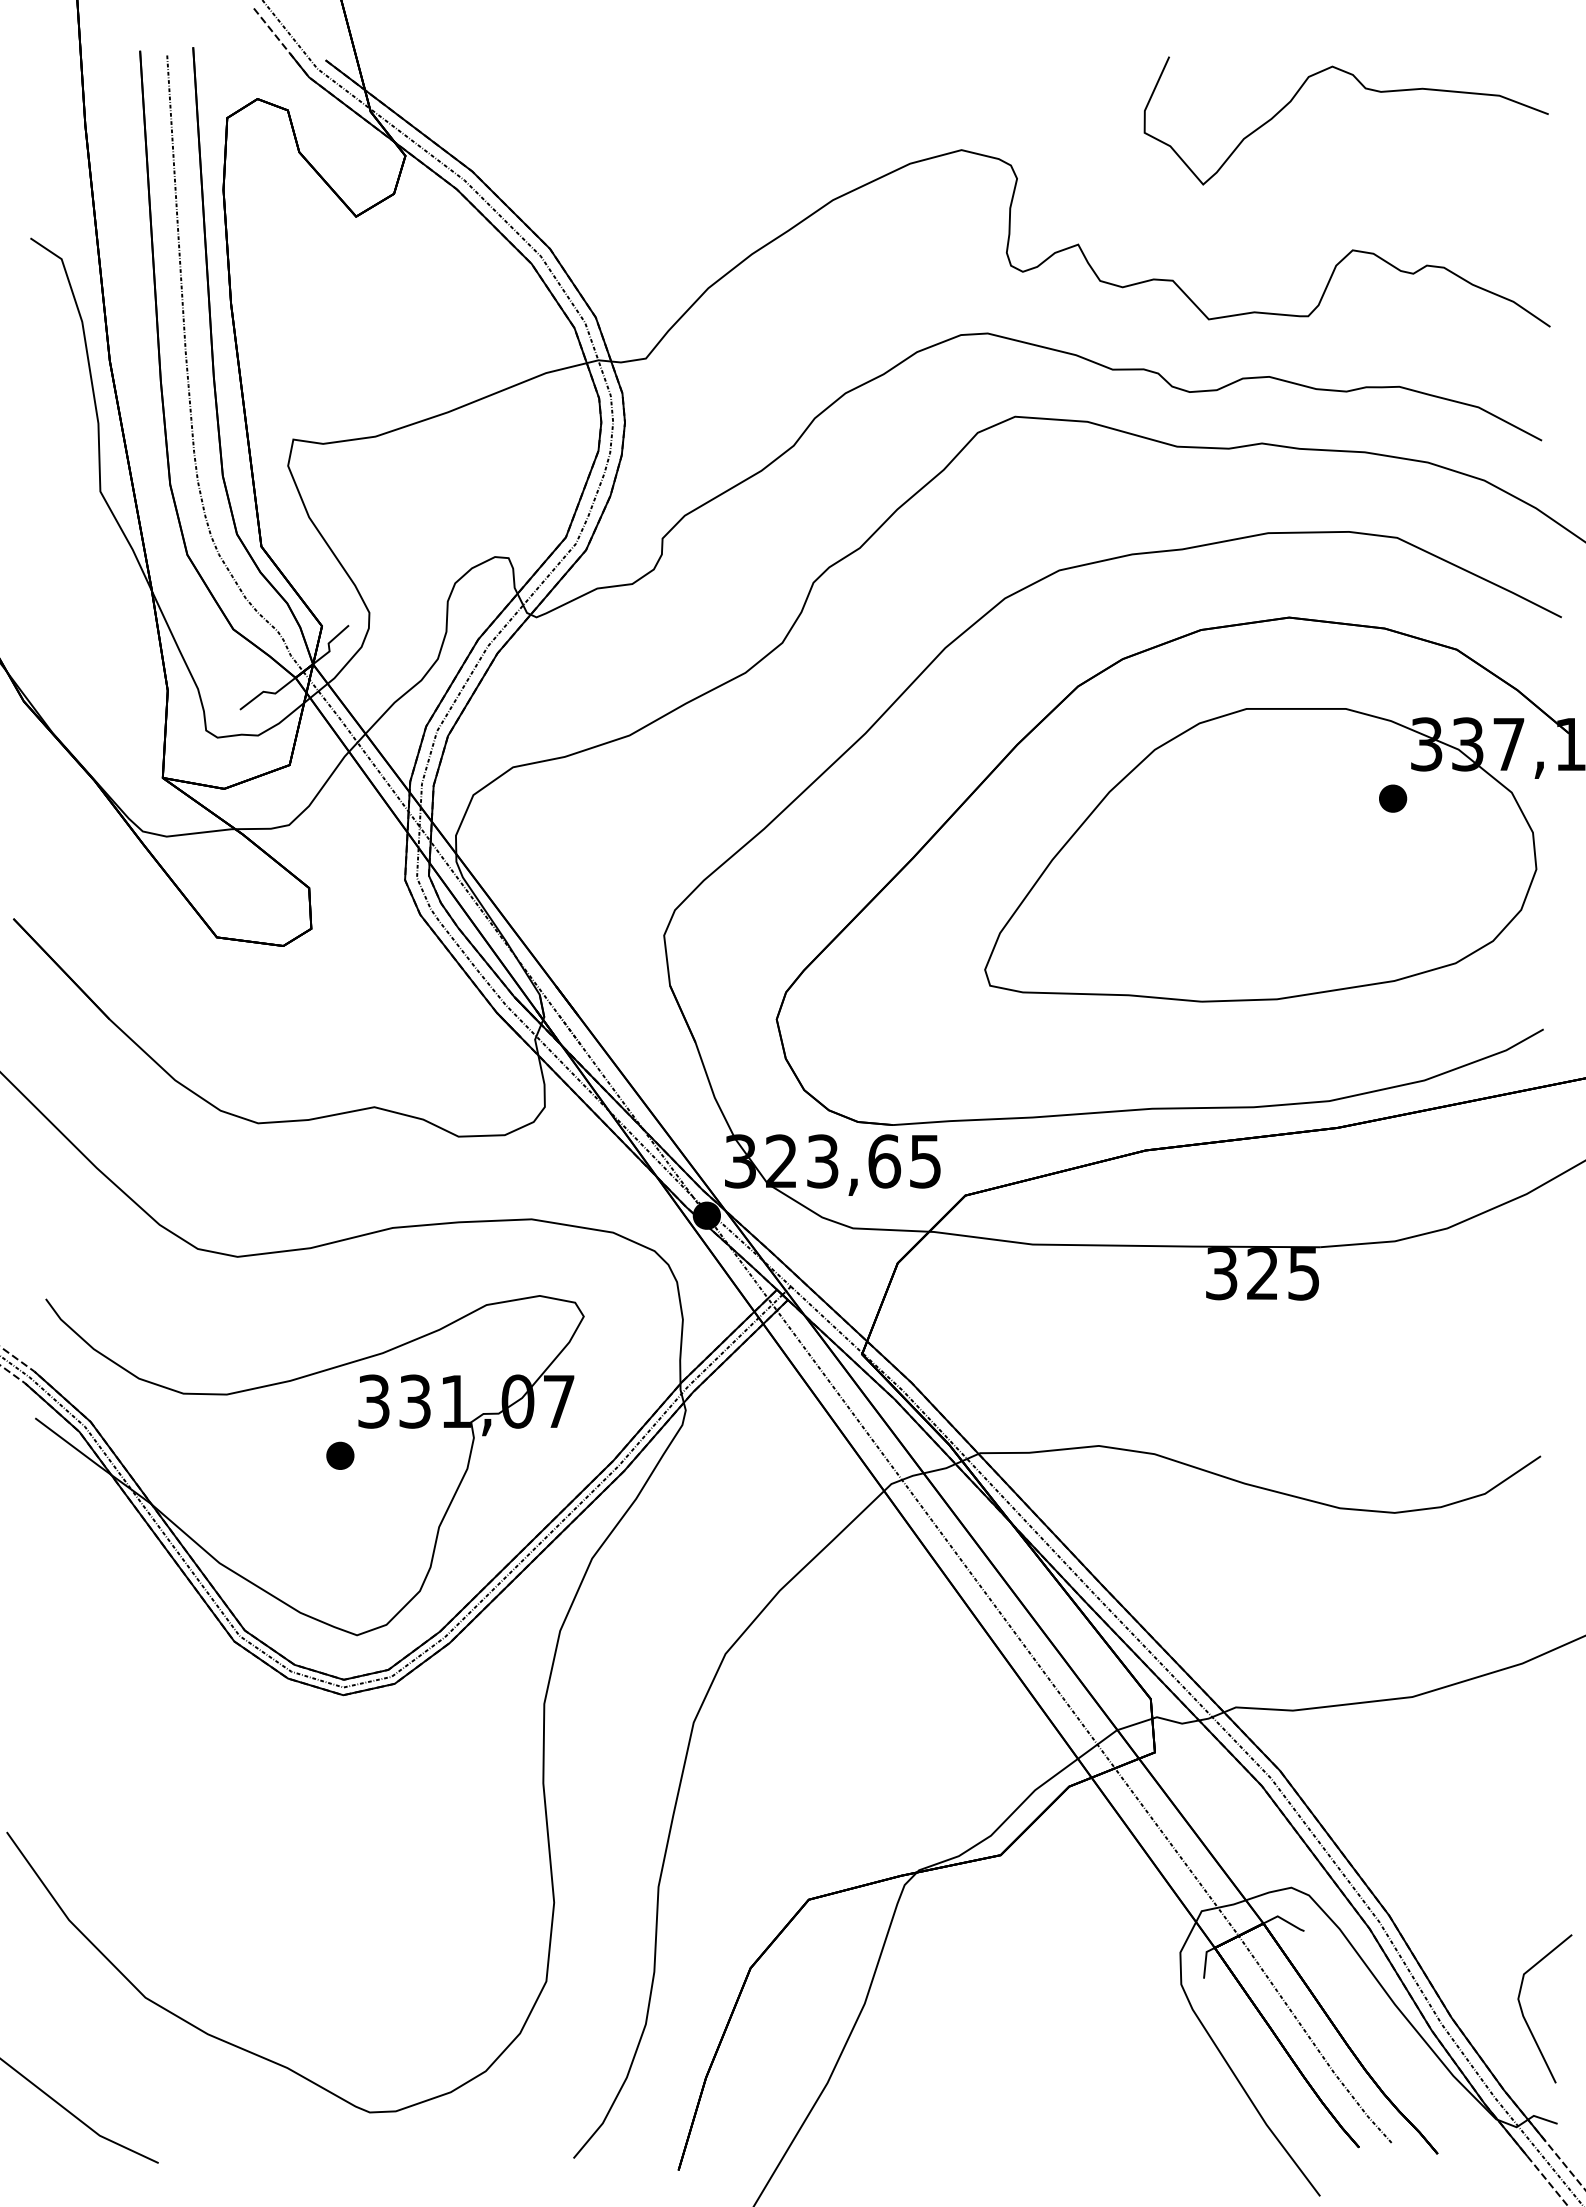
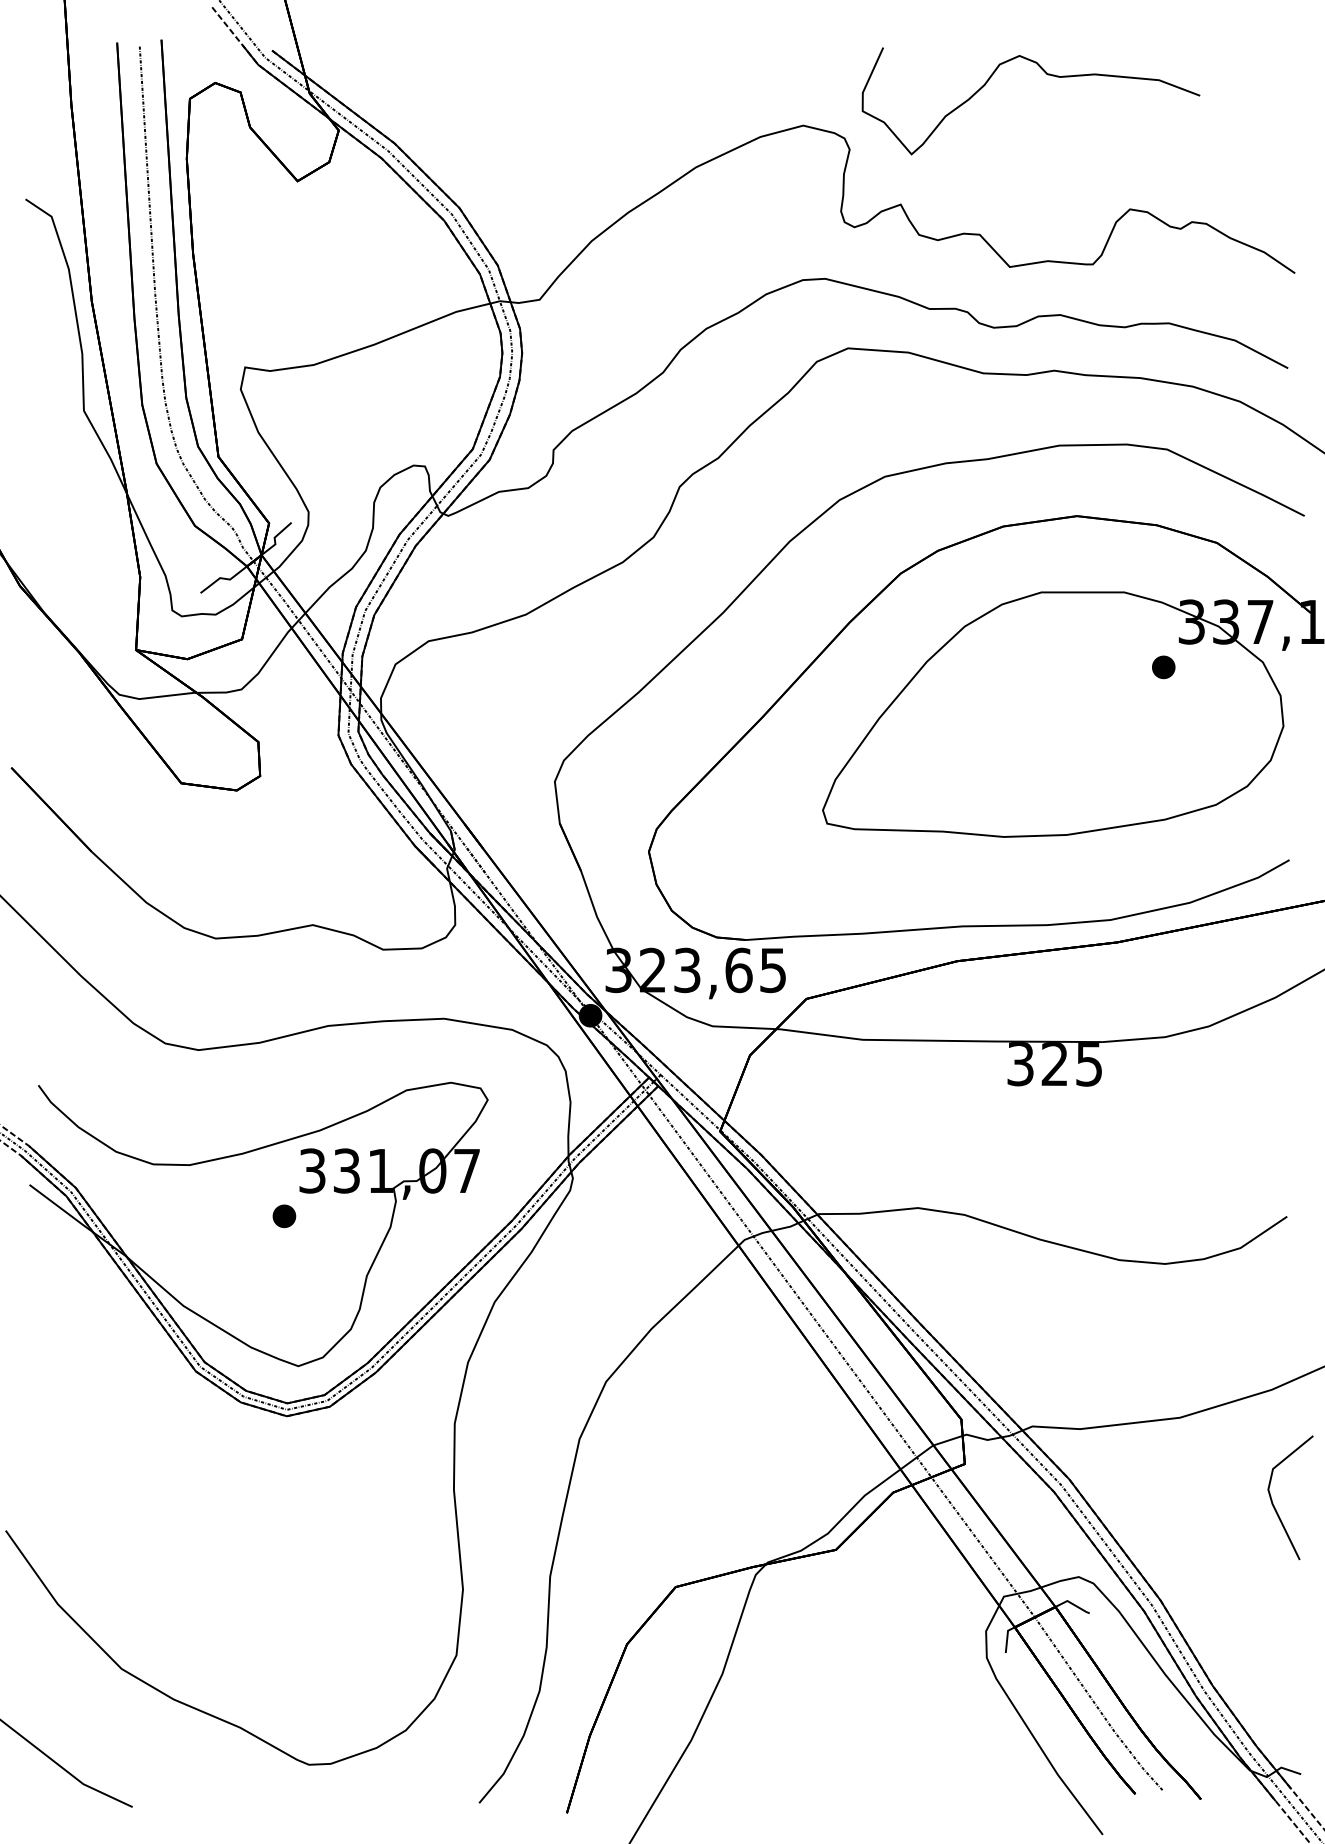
curve: (1365, 89) -> (1047, 75), moved
line: (1523, 2012) -> (1272, 1500), moved

